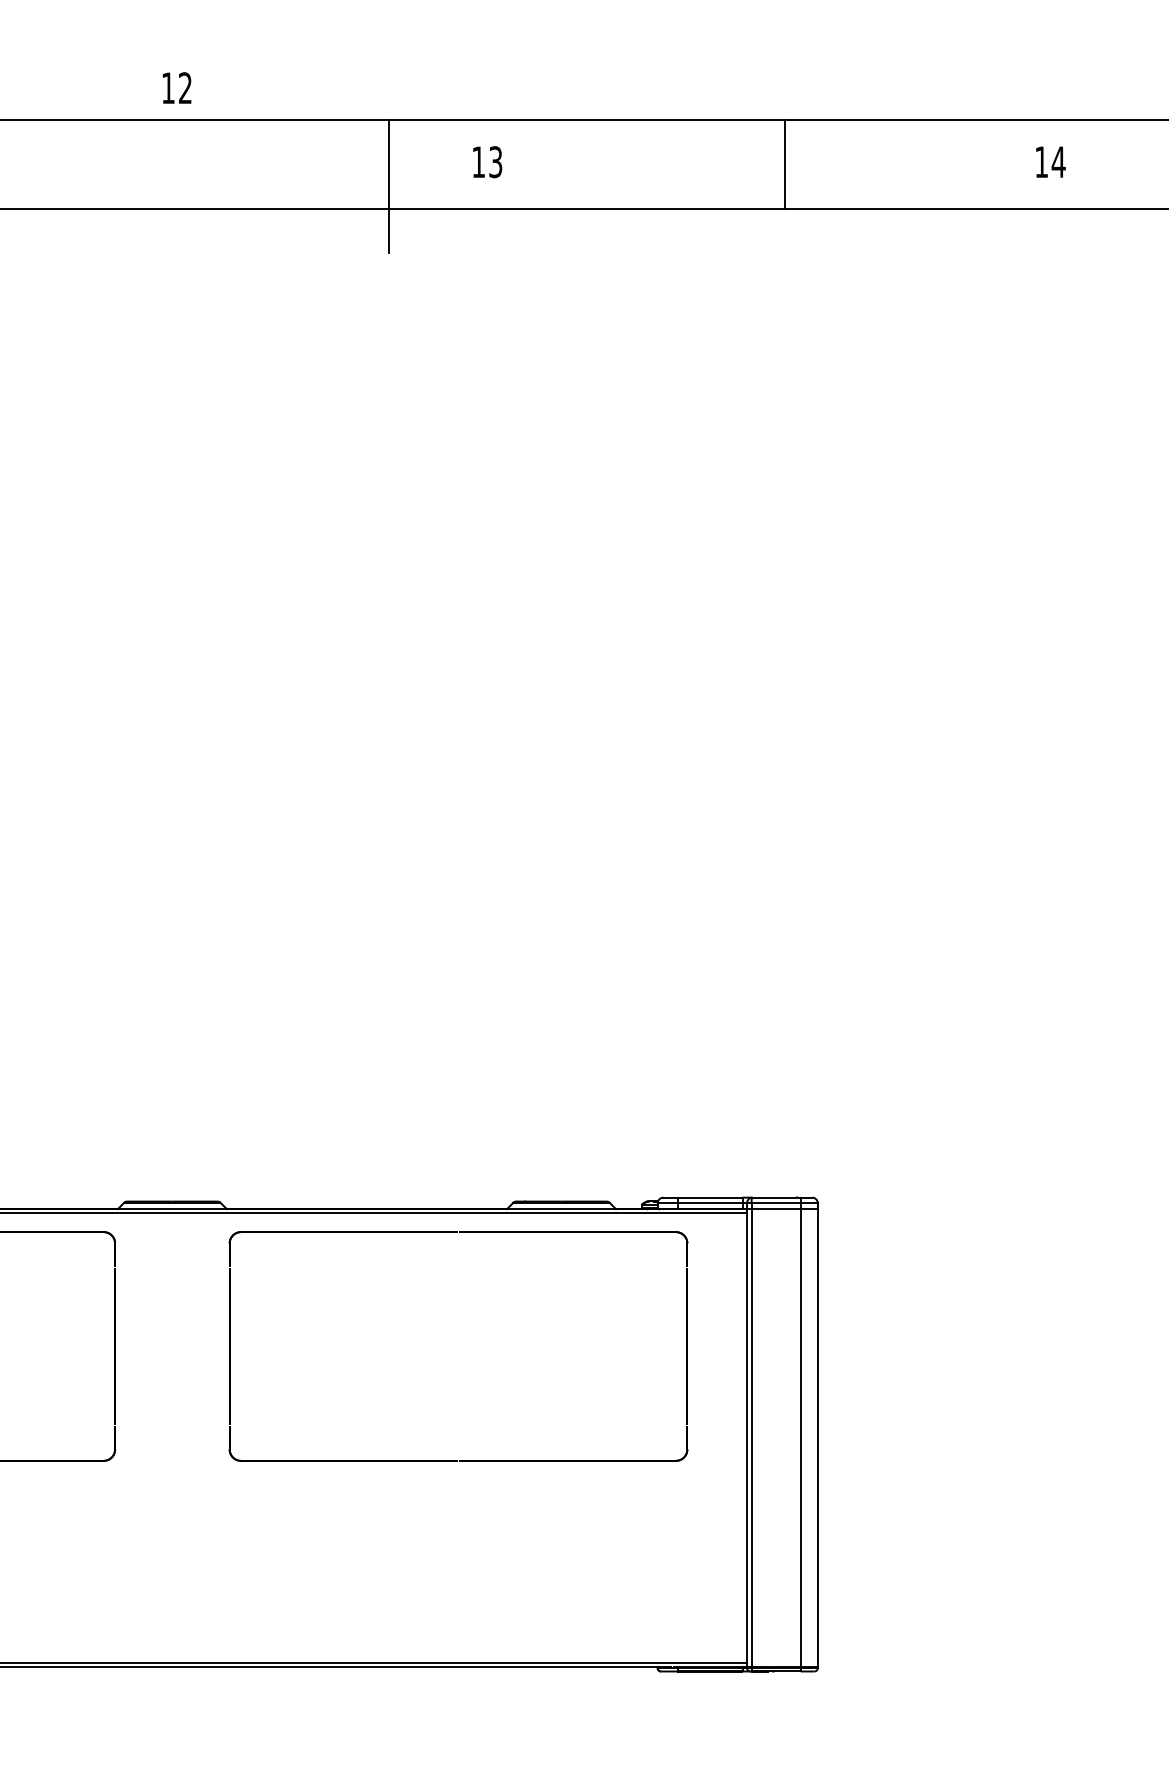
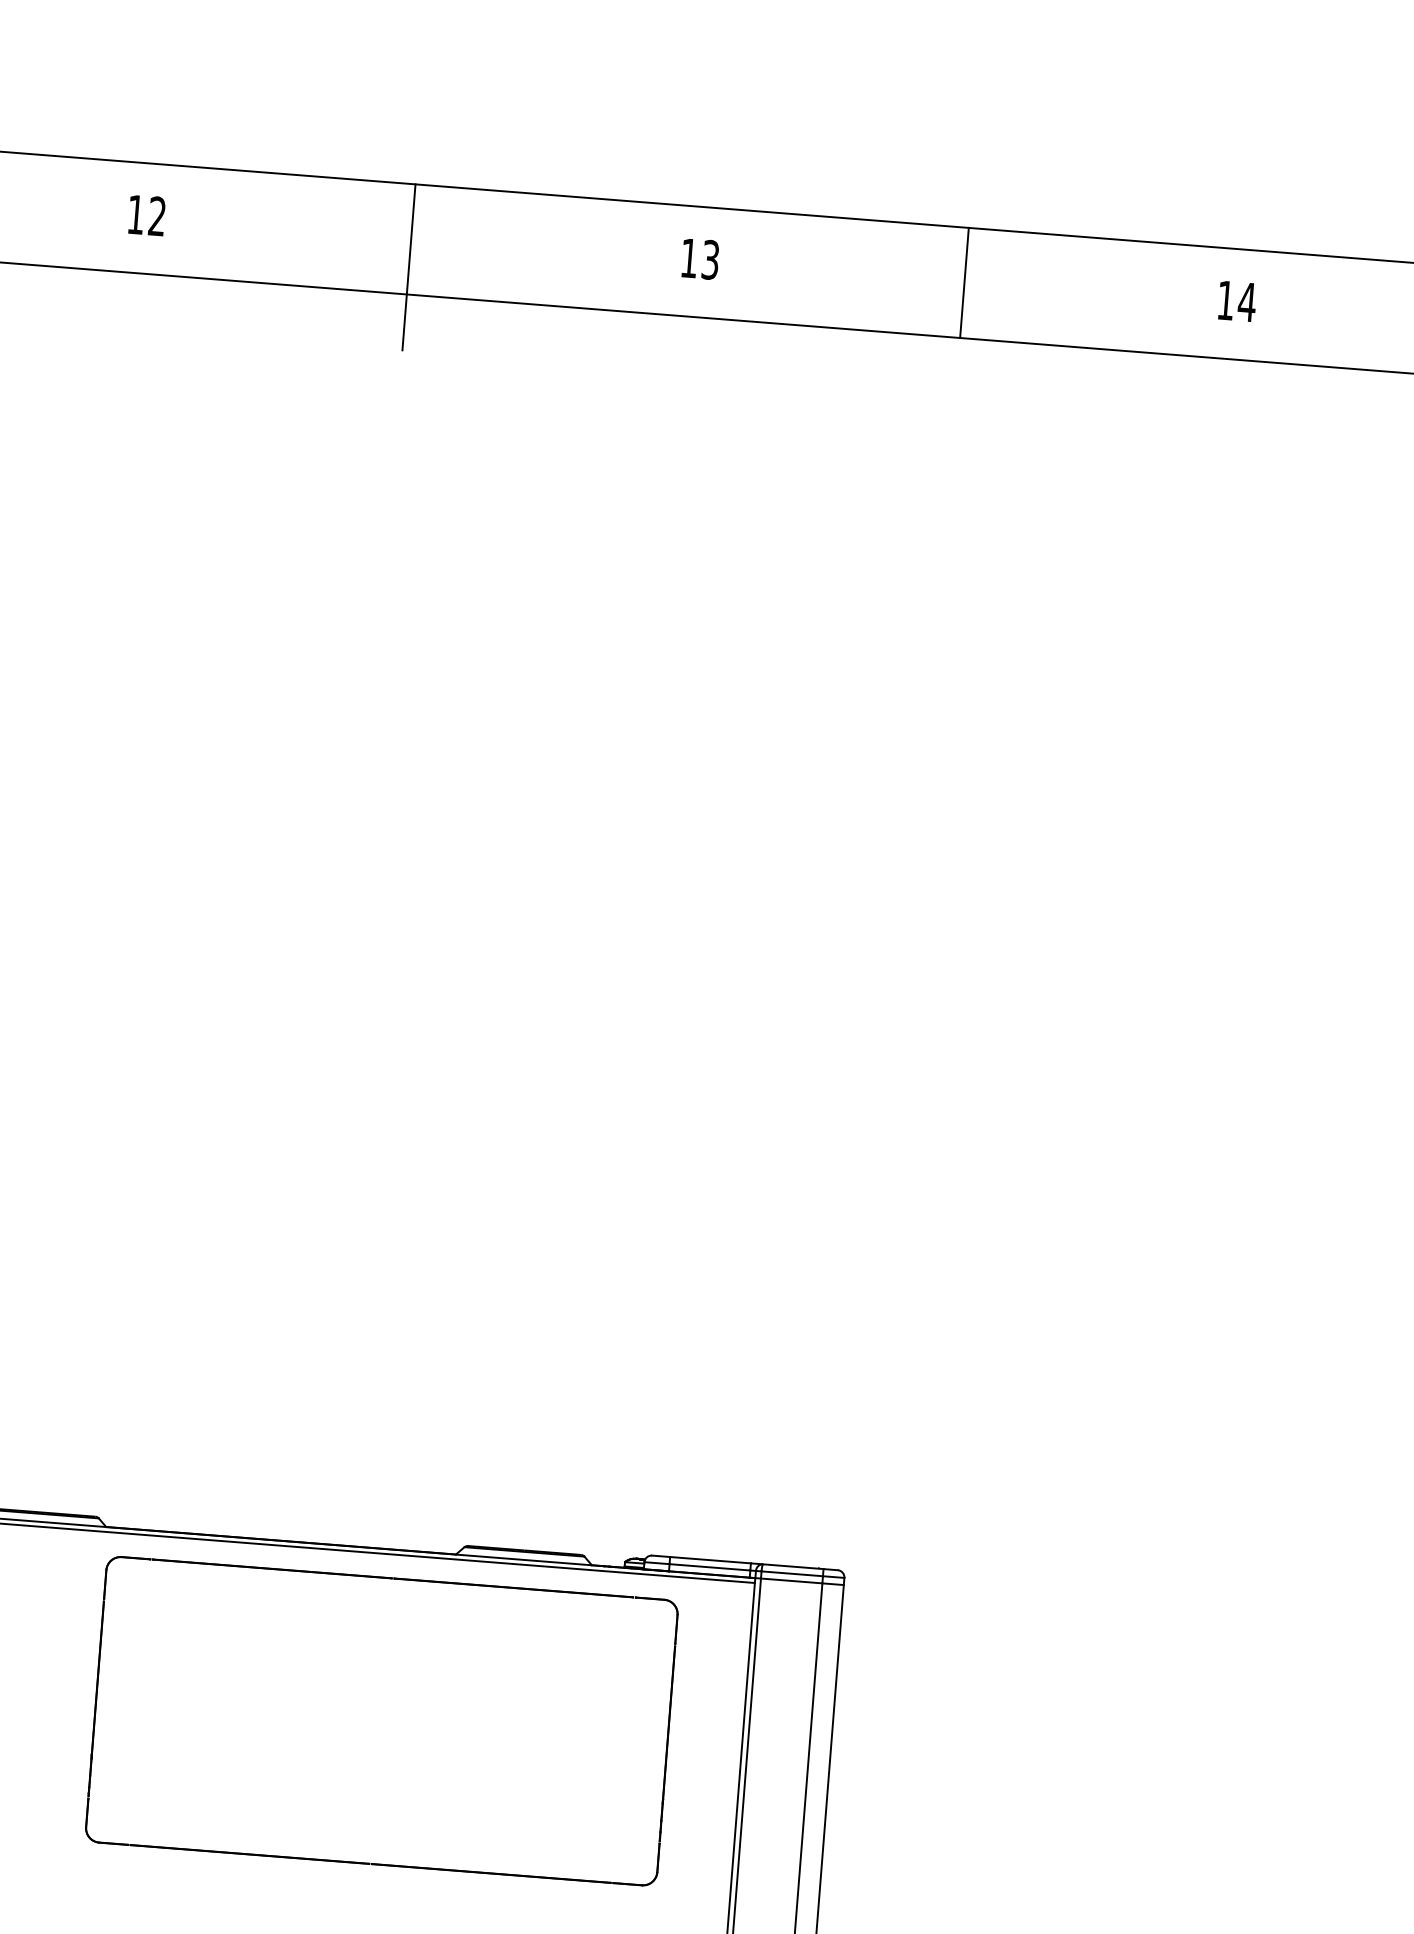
text: (176, 87) -> (146, 214), moved
text: (487, 162) -> (700, 259), moved
line: (785, 164) -> (964, 282), moved

